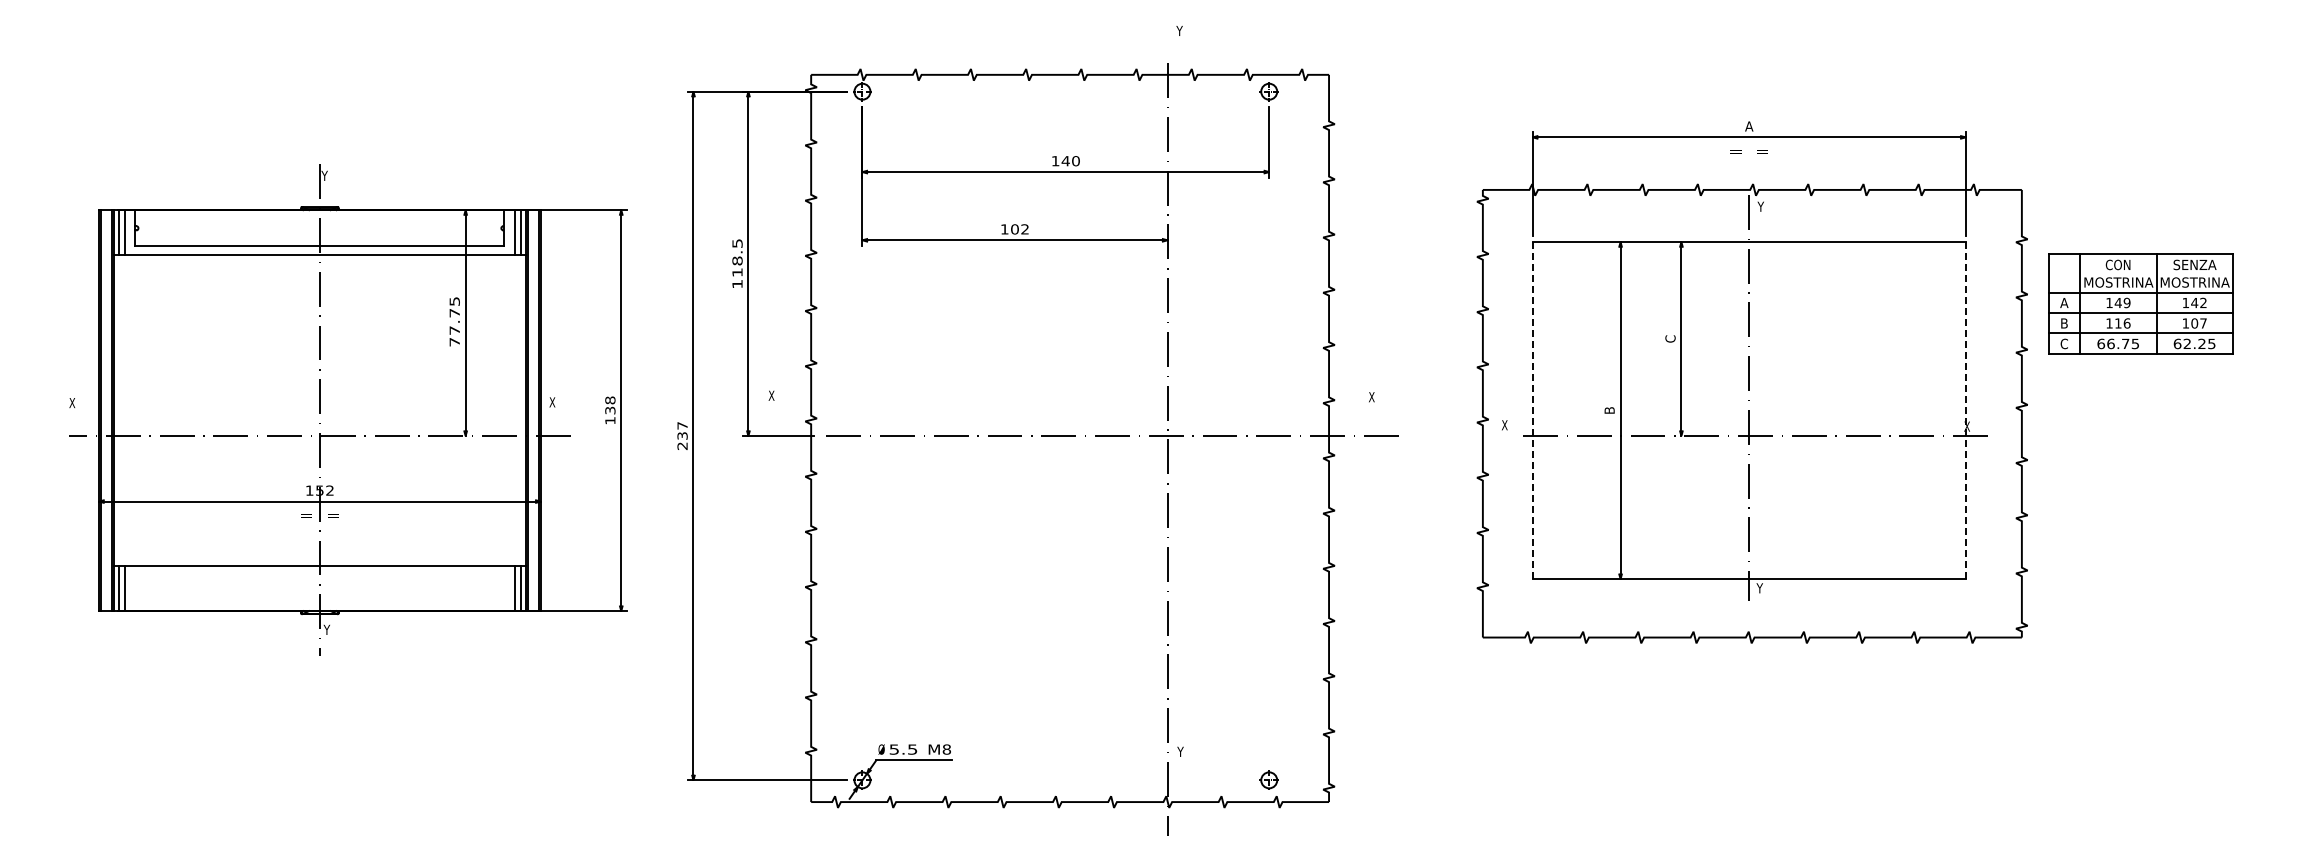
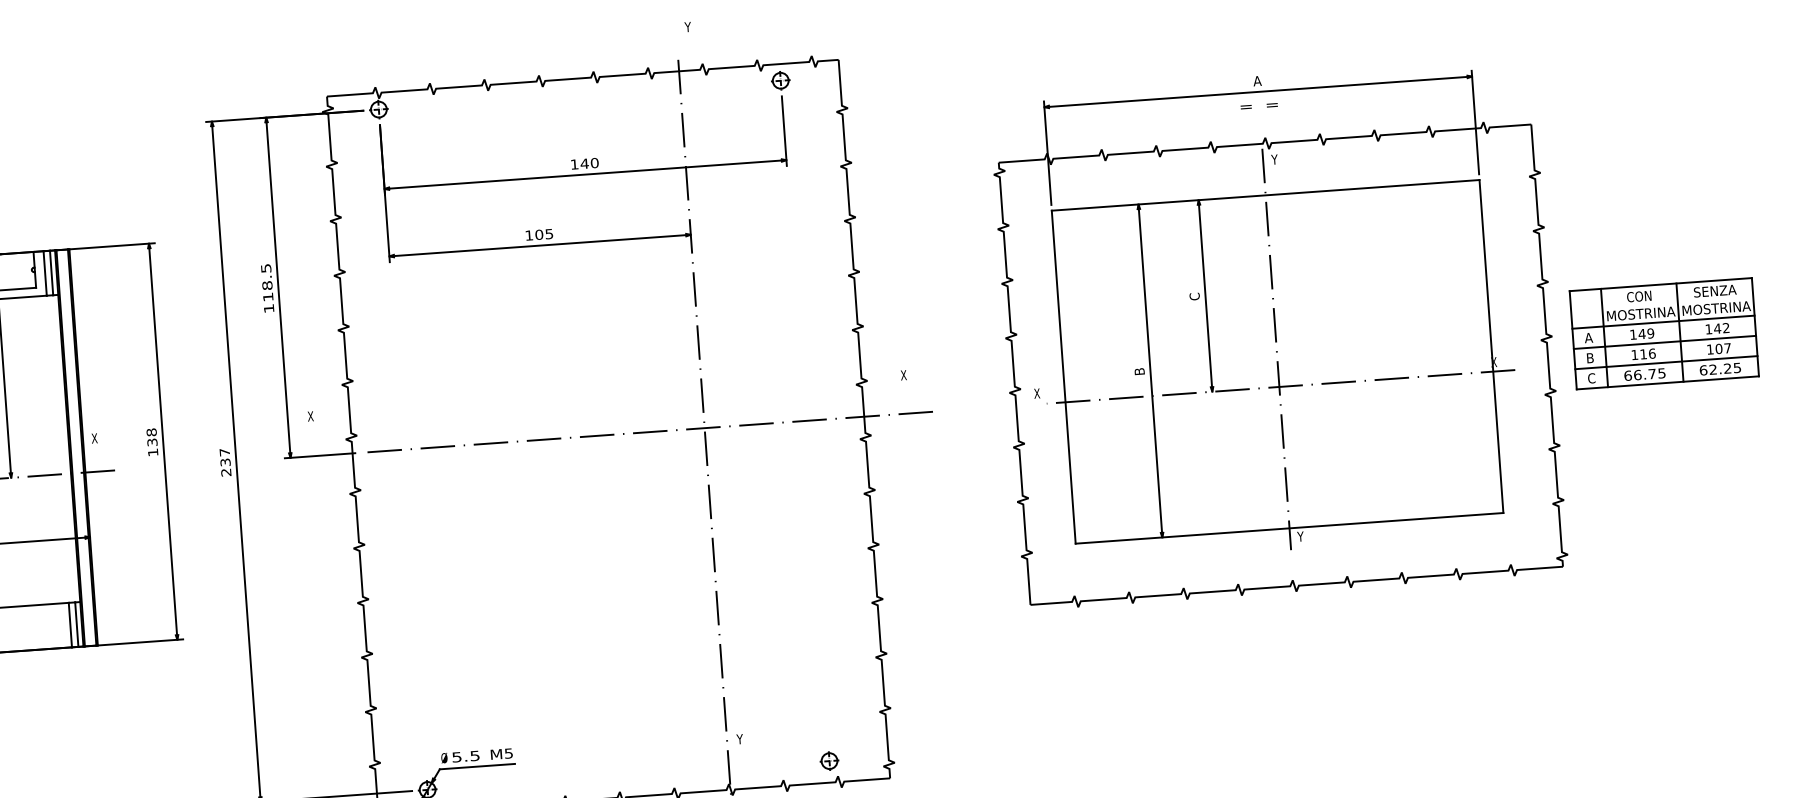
text: (1024, 229) -> (548, 234), 102 -> 105
part: (2140, 303) -> (1664, 333), moved
line: (1532, 410) -> (1063, 377), dashed -> solid
line: (1965, 410) -> (1491, 346), dashed -> solid
text: (946, 749) -> (508, 753), M8 -> M5

